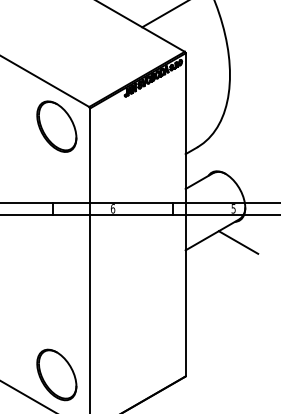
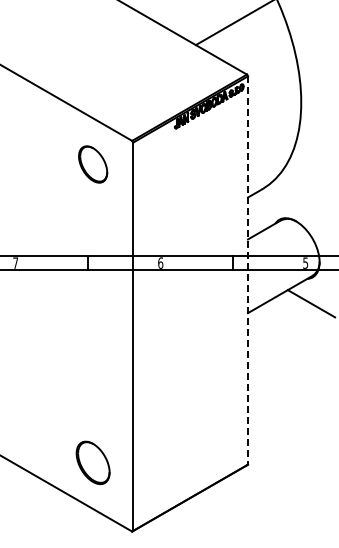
part: (56, 126) -> (92, 164), size x0.6
line: (186, 215) -> (248, 271), solid -> dashed
part: (56, 374) -> (92, 462), size x0.7

